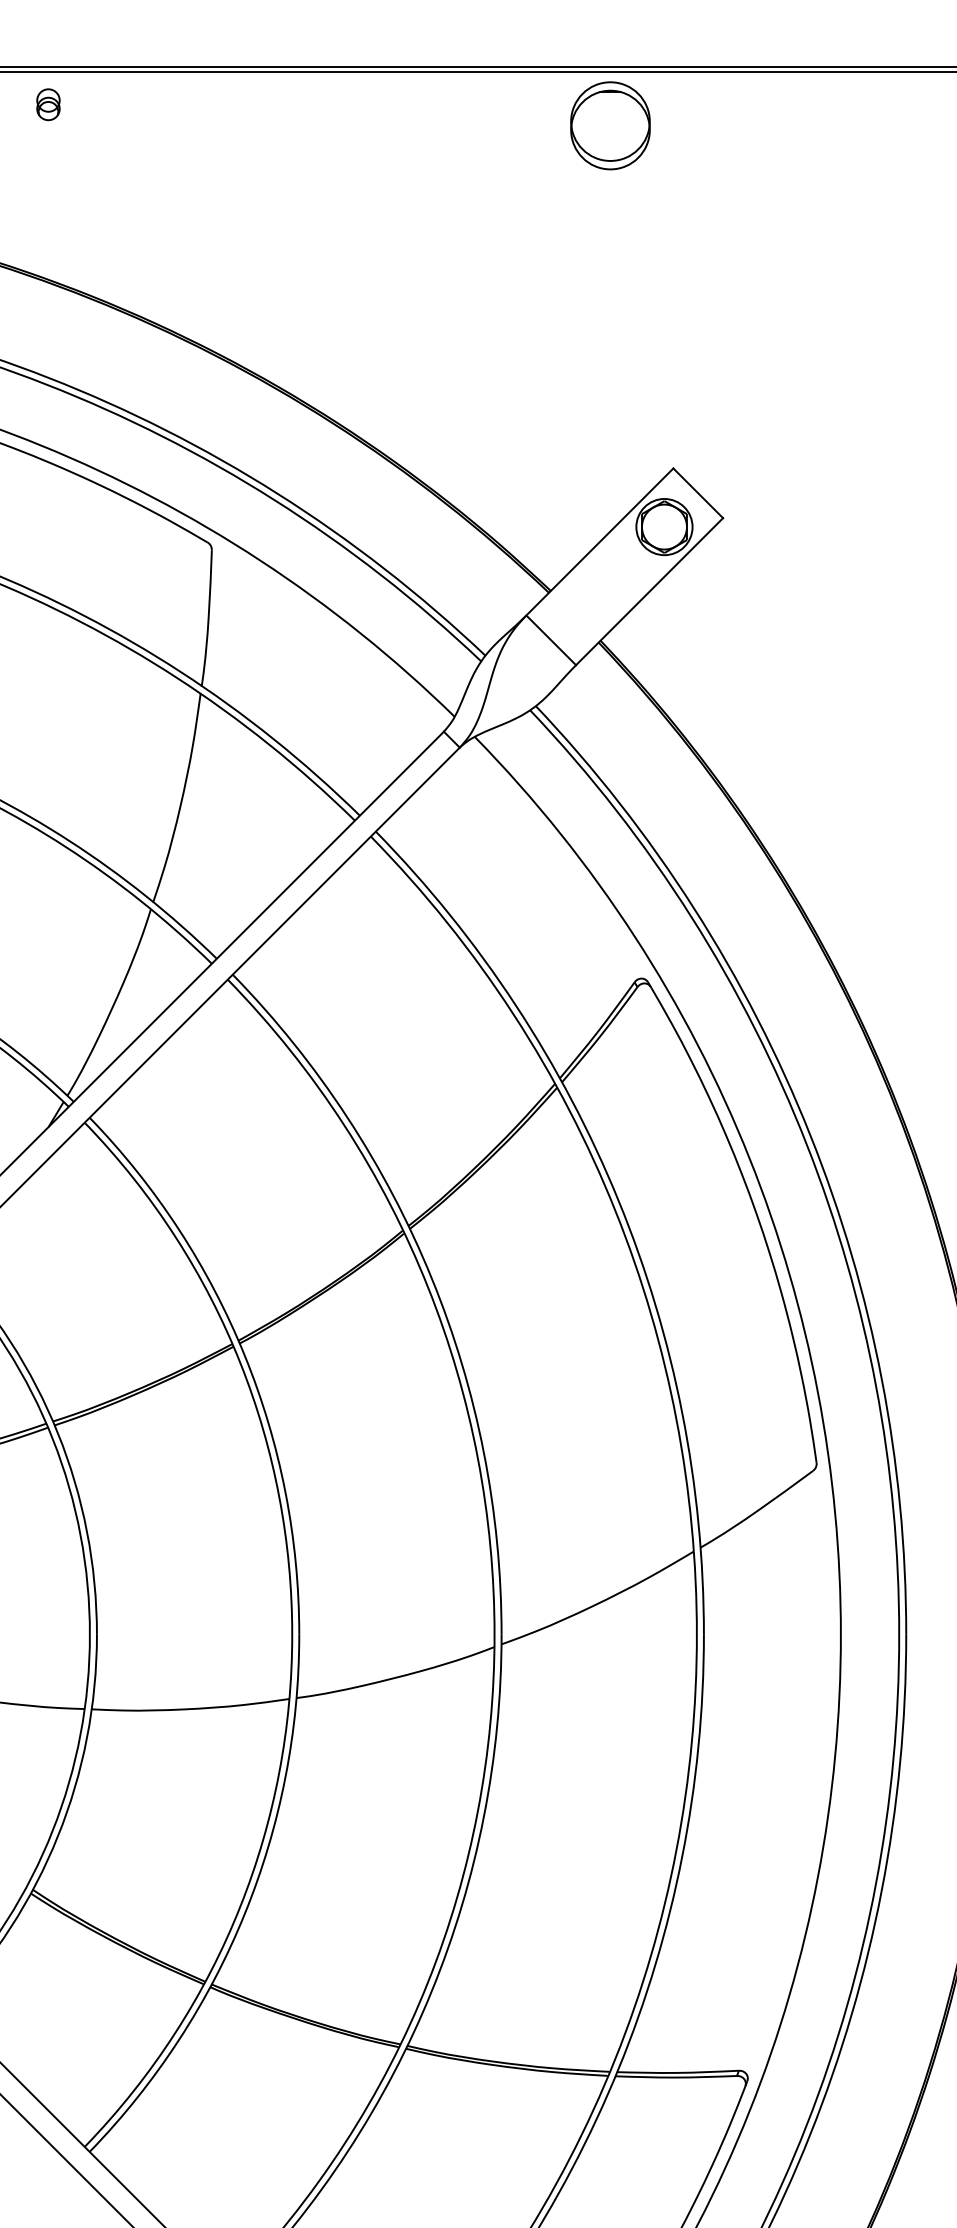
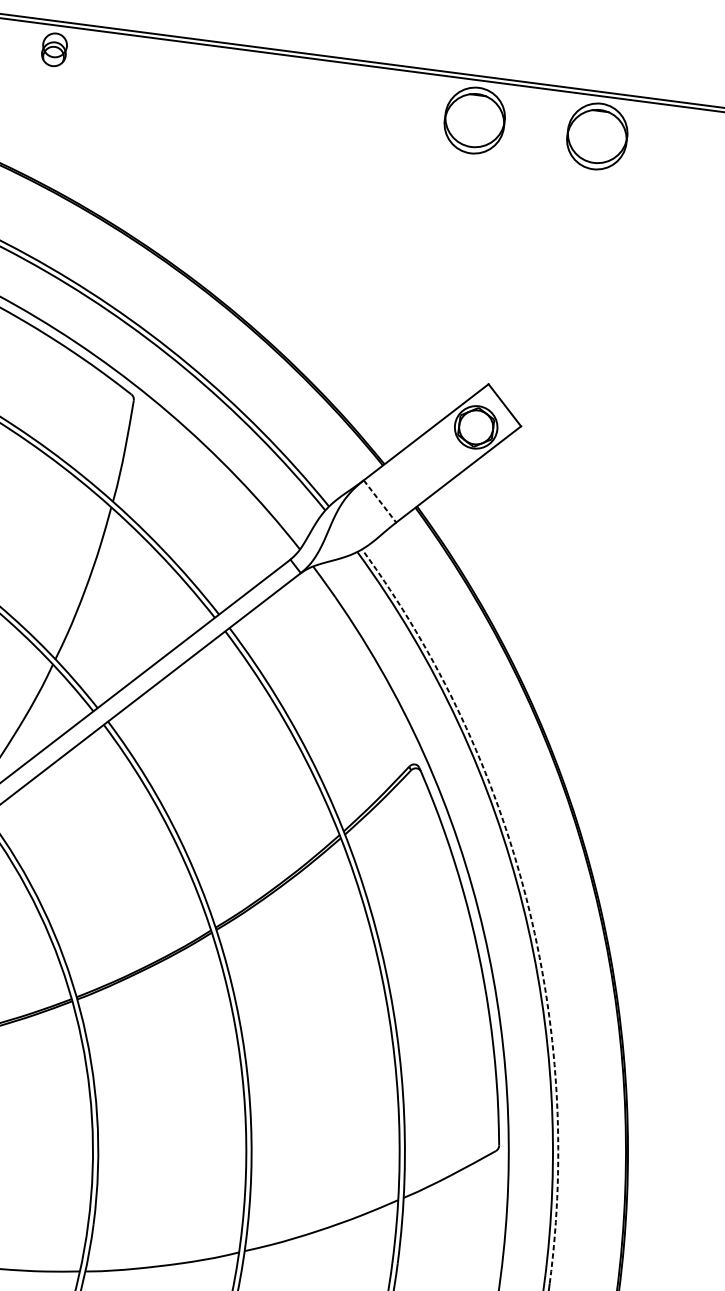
part: (48, 104) -> (54, 49), size x1.4
part: (773, 125) -> (597, 136), added
line: (551, 640) -> (380, 501), solid -> dashed
arc: (810, 1134) -> (526, 898), solid -> dashed

